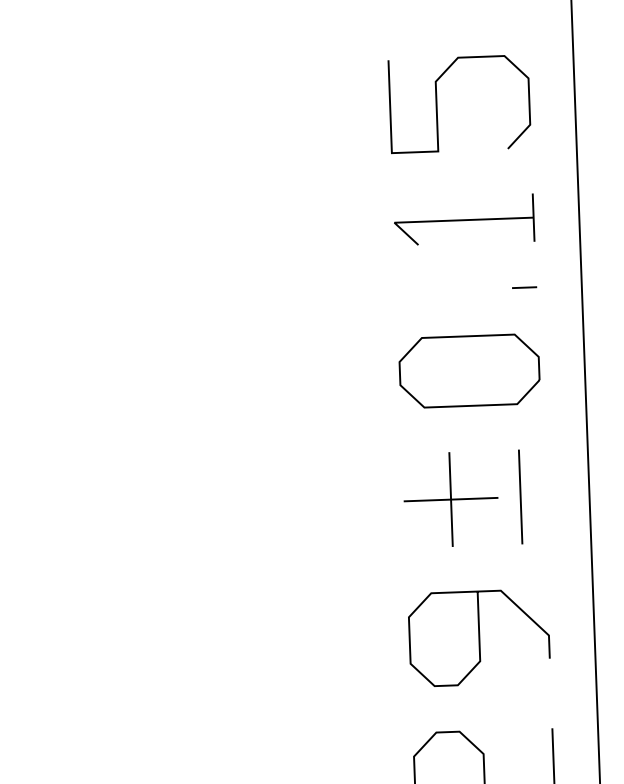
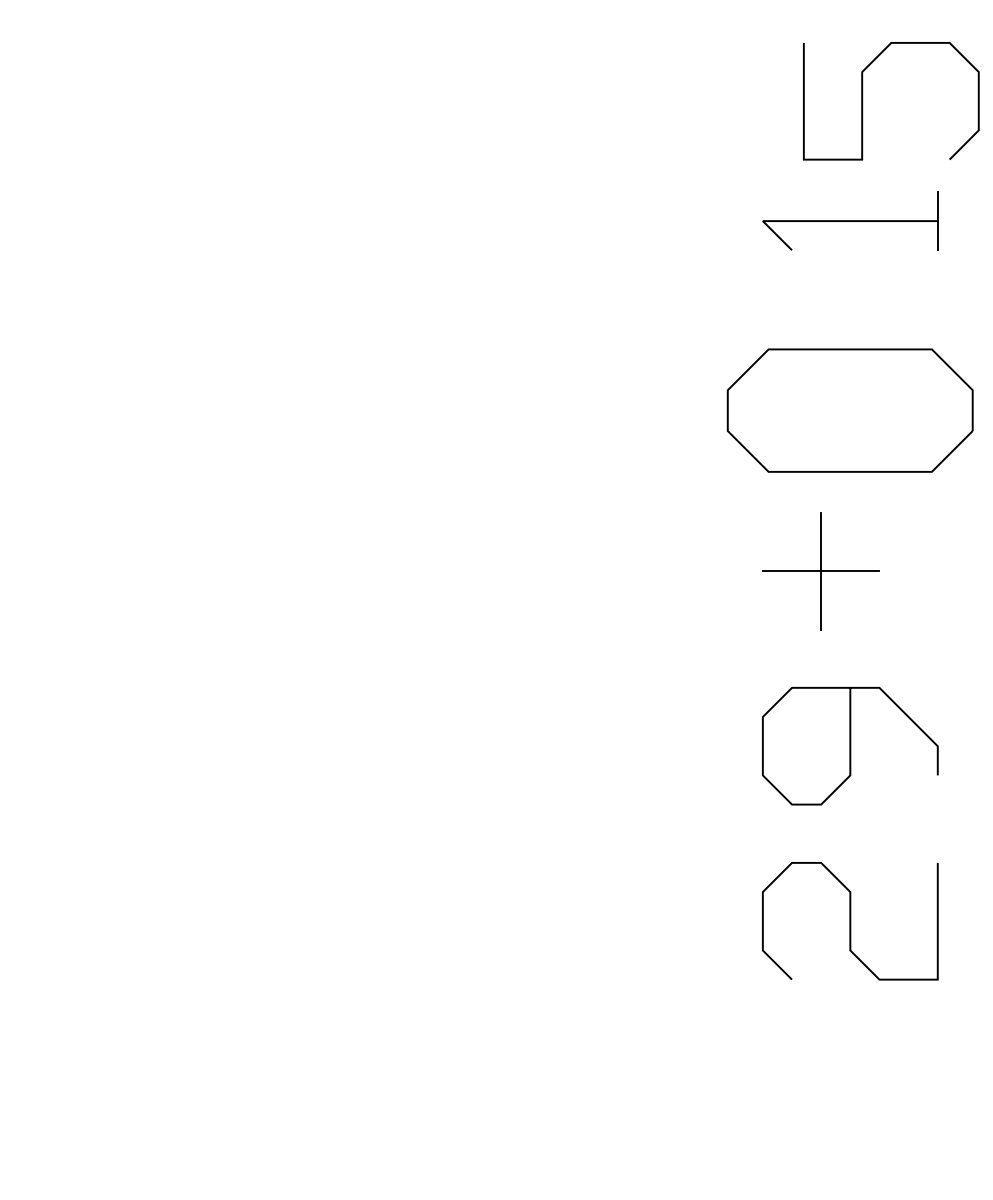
curve: (437, 105) -> (863, 101), moved
line: (524, 287) -> (922, 308), removed
part: (469, 370) -> (850, 410), size x1.4
line: (520, 496) -> (908, 570), removed

